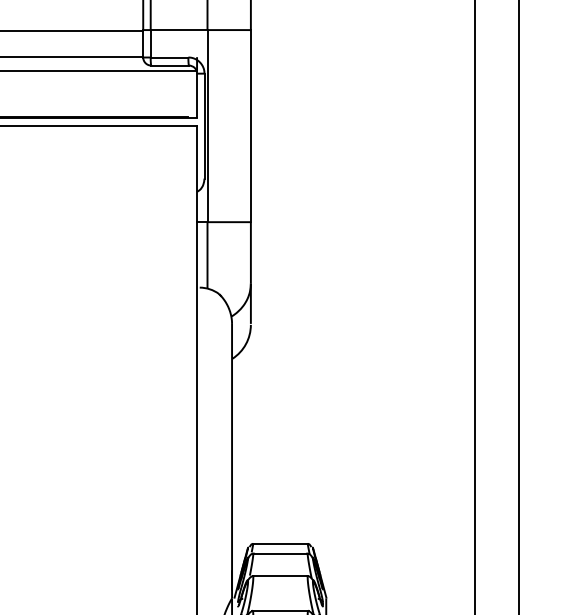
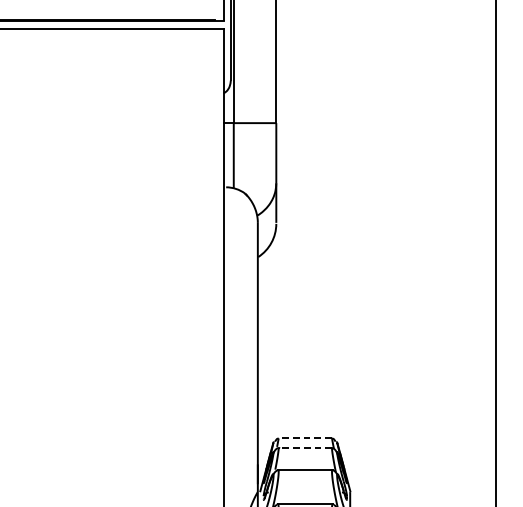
line: (280, 543) -> (305, 438), solid -> dashed
line: (280, 553) -> (305, 447), solid -> dashed

